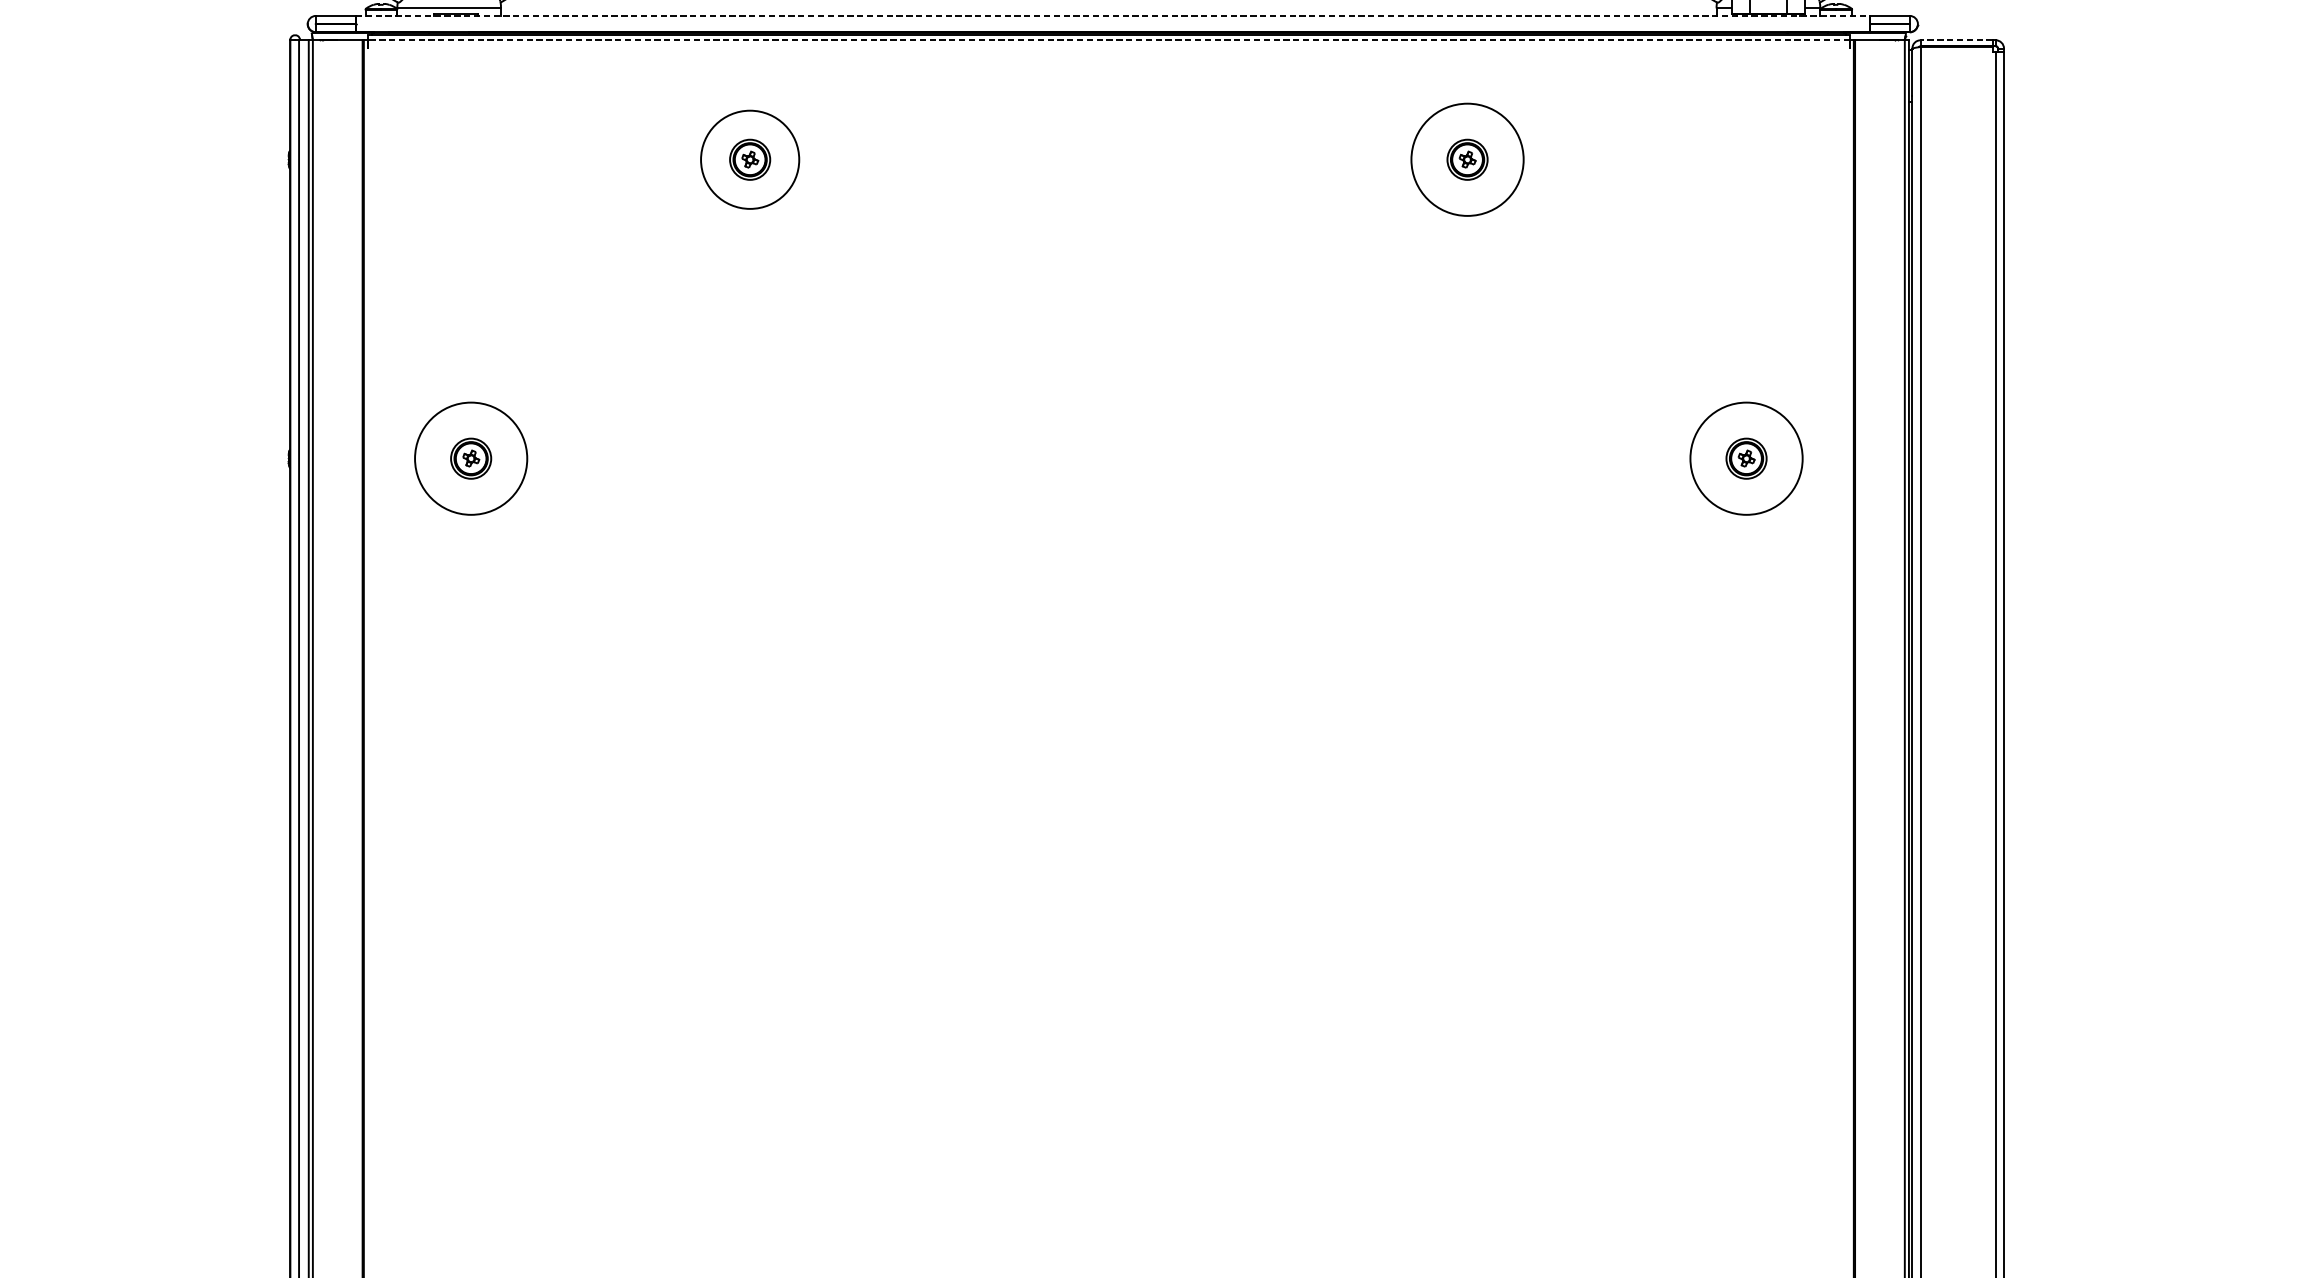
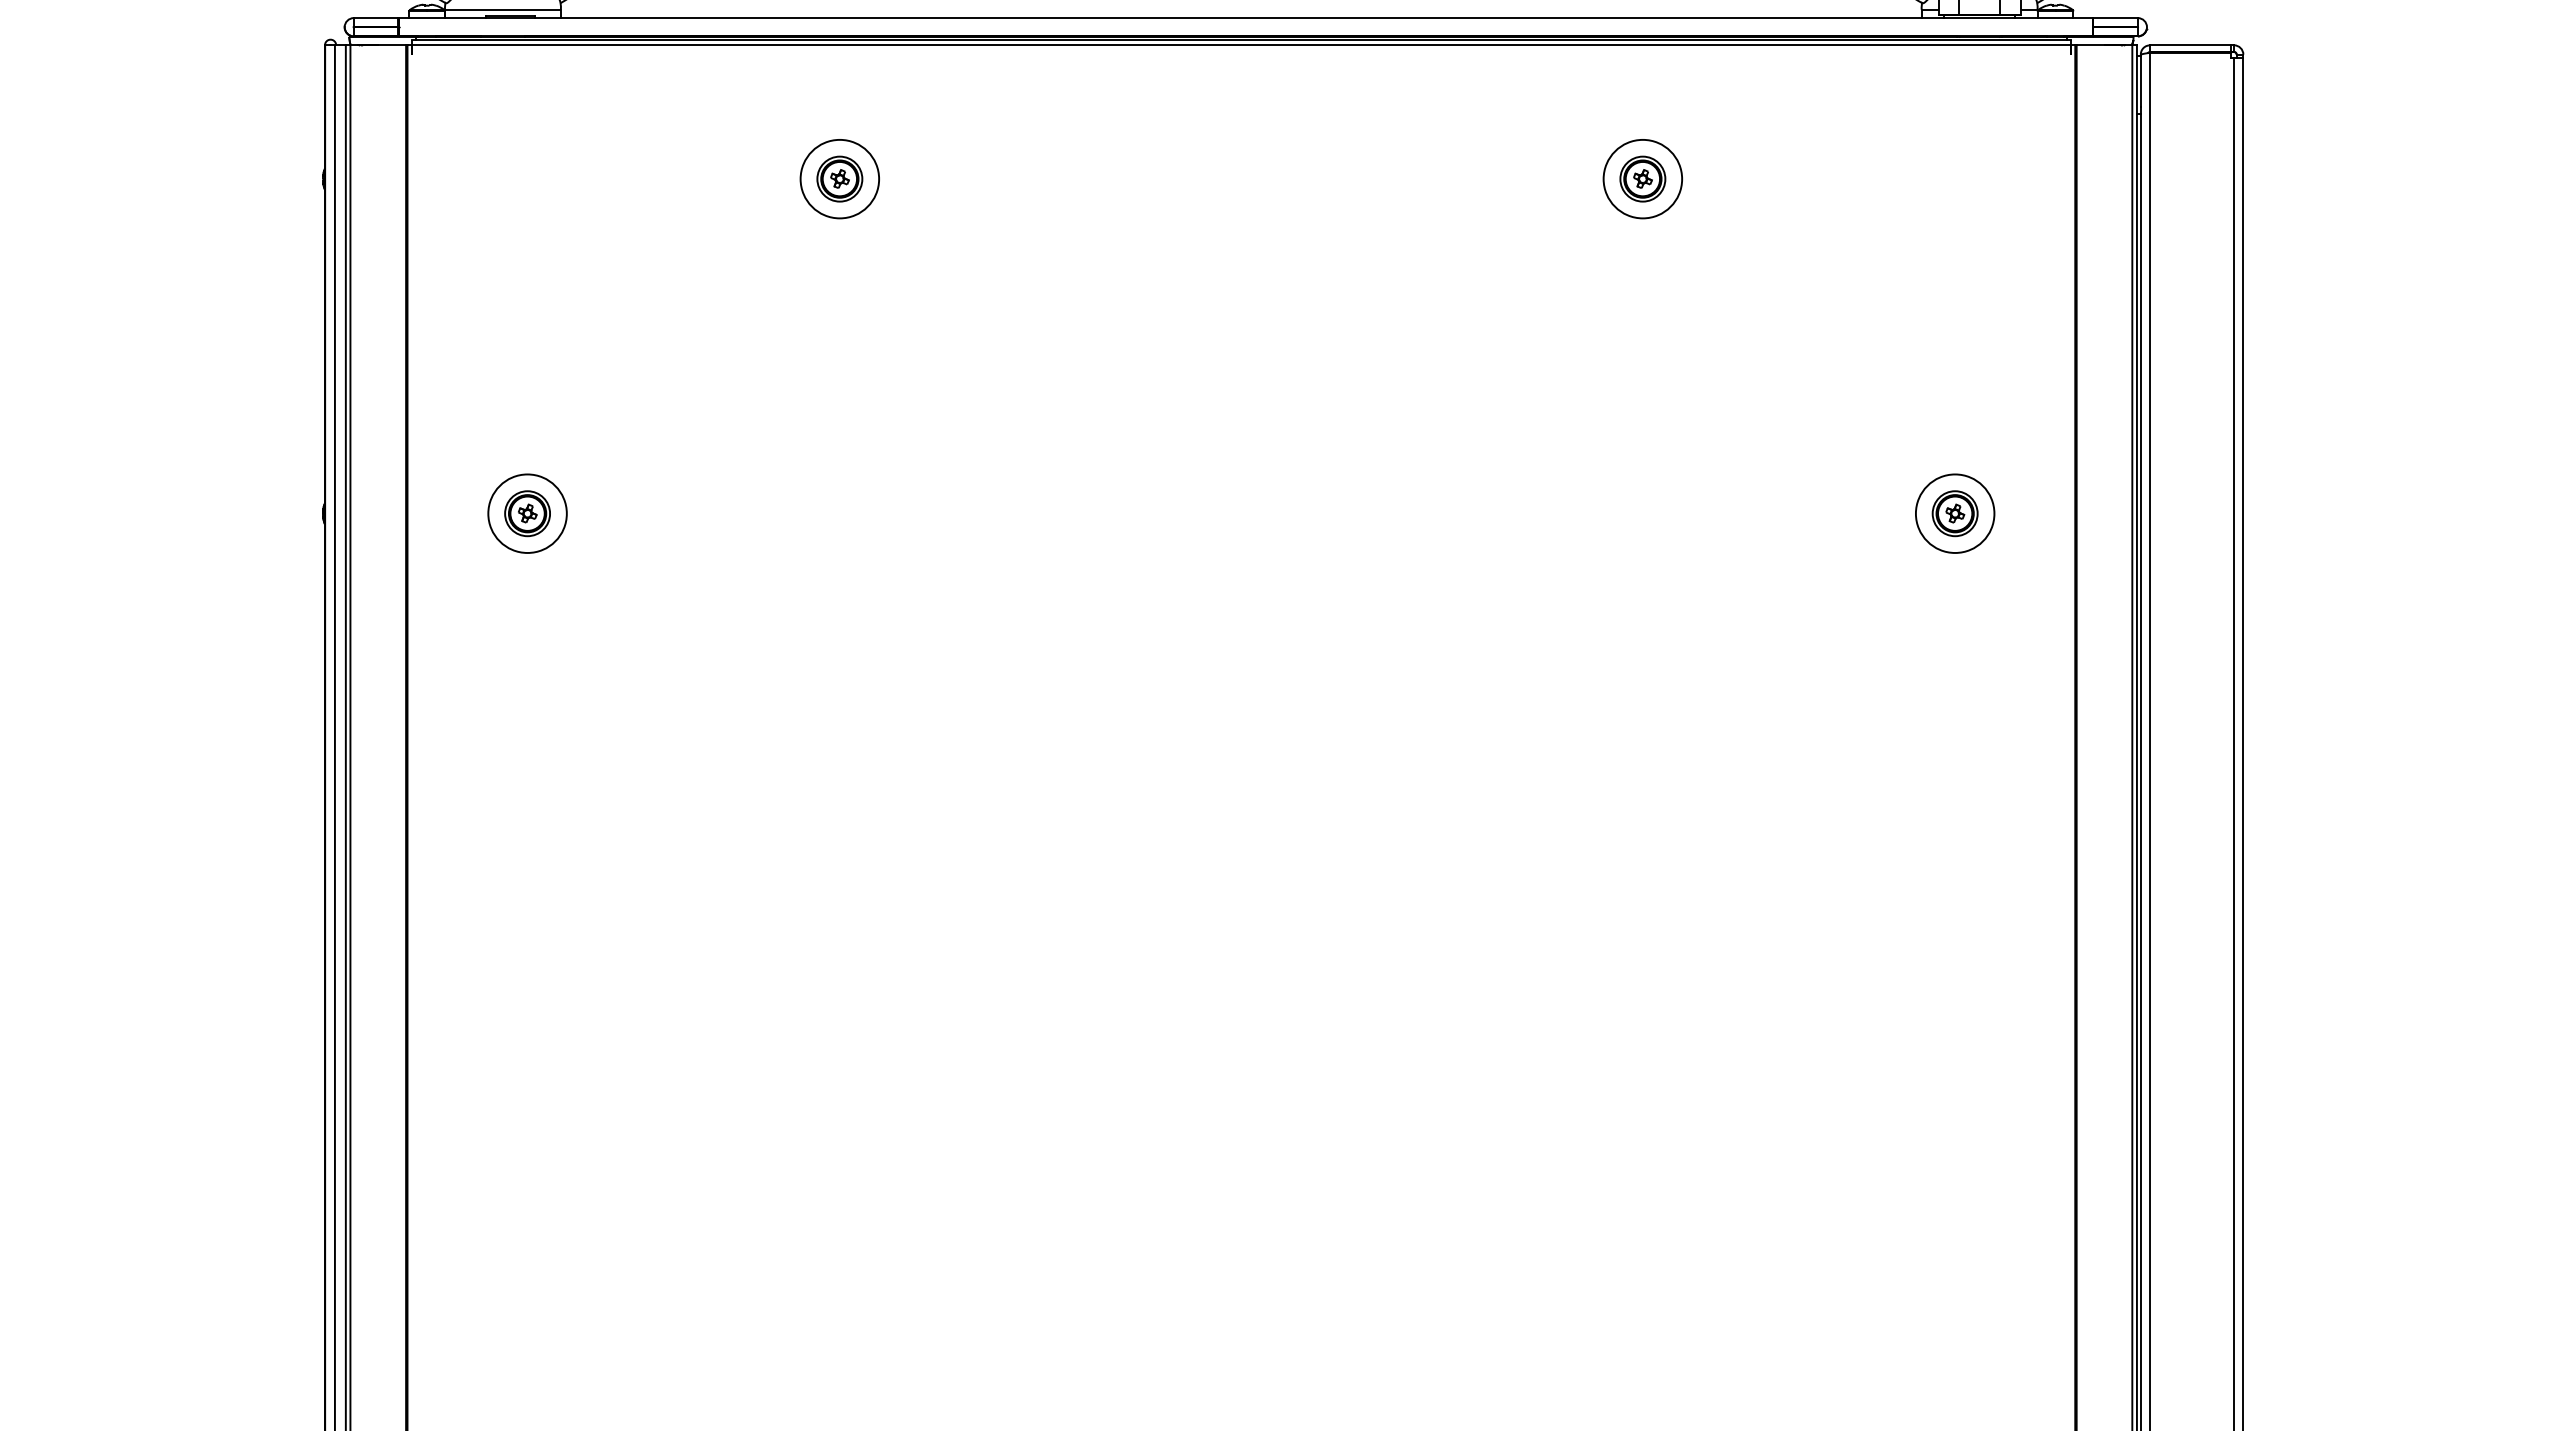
line: (1113, 16) -> (1246, 18), dashed -> solid
line: (1108, 40) -> (1240, 45), dashed -> solid
line: (1955, 40) -> (2189, 45), dashed -> solid
circle: (749, 159) -> (839, 178), size x0.71
circle: (1467, 159) -> (1642, 178), size x0.62
circle: (471, 458) -> (527, 513), size x0.62
circle: (1745, 458) -> (1954, 513), size x0.62

